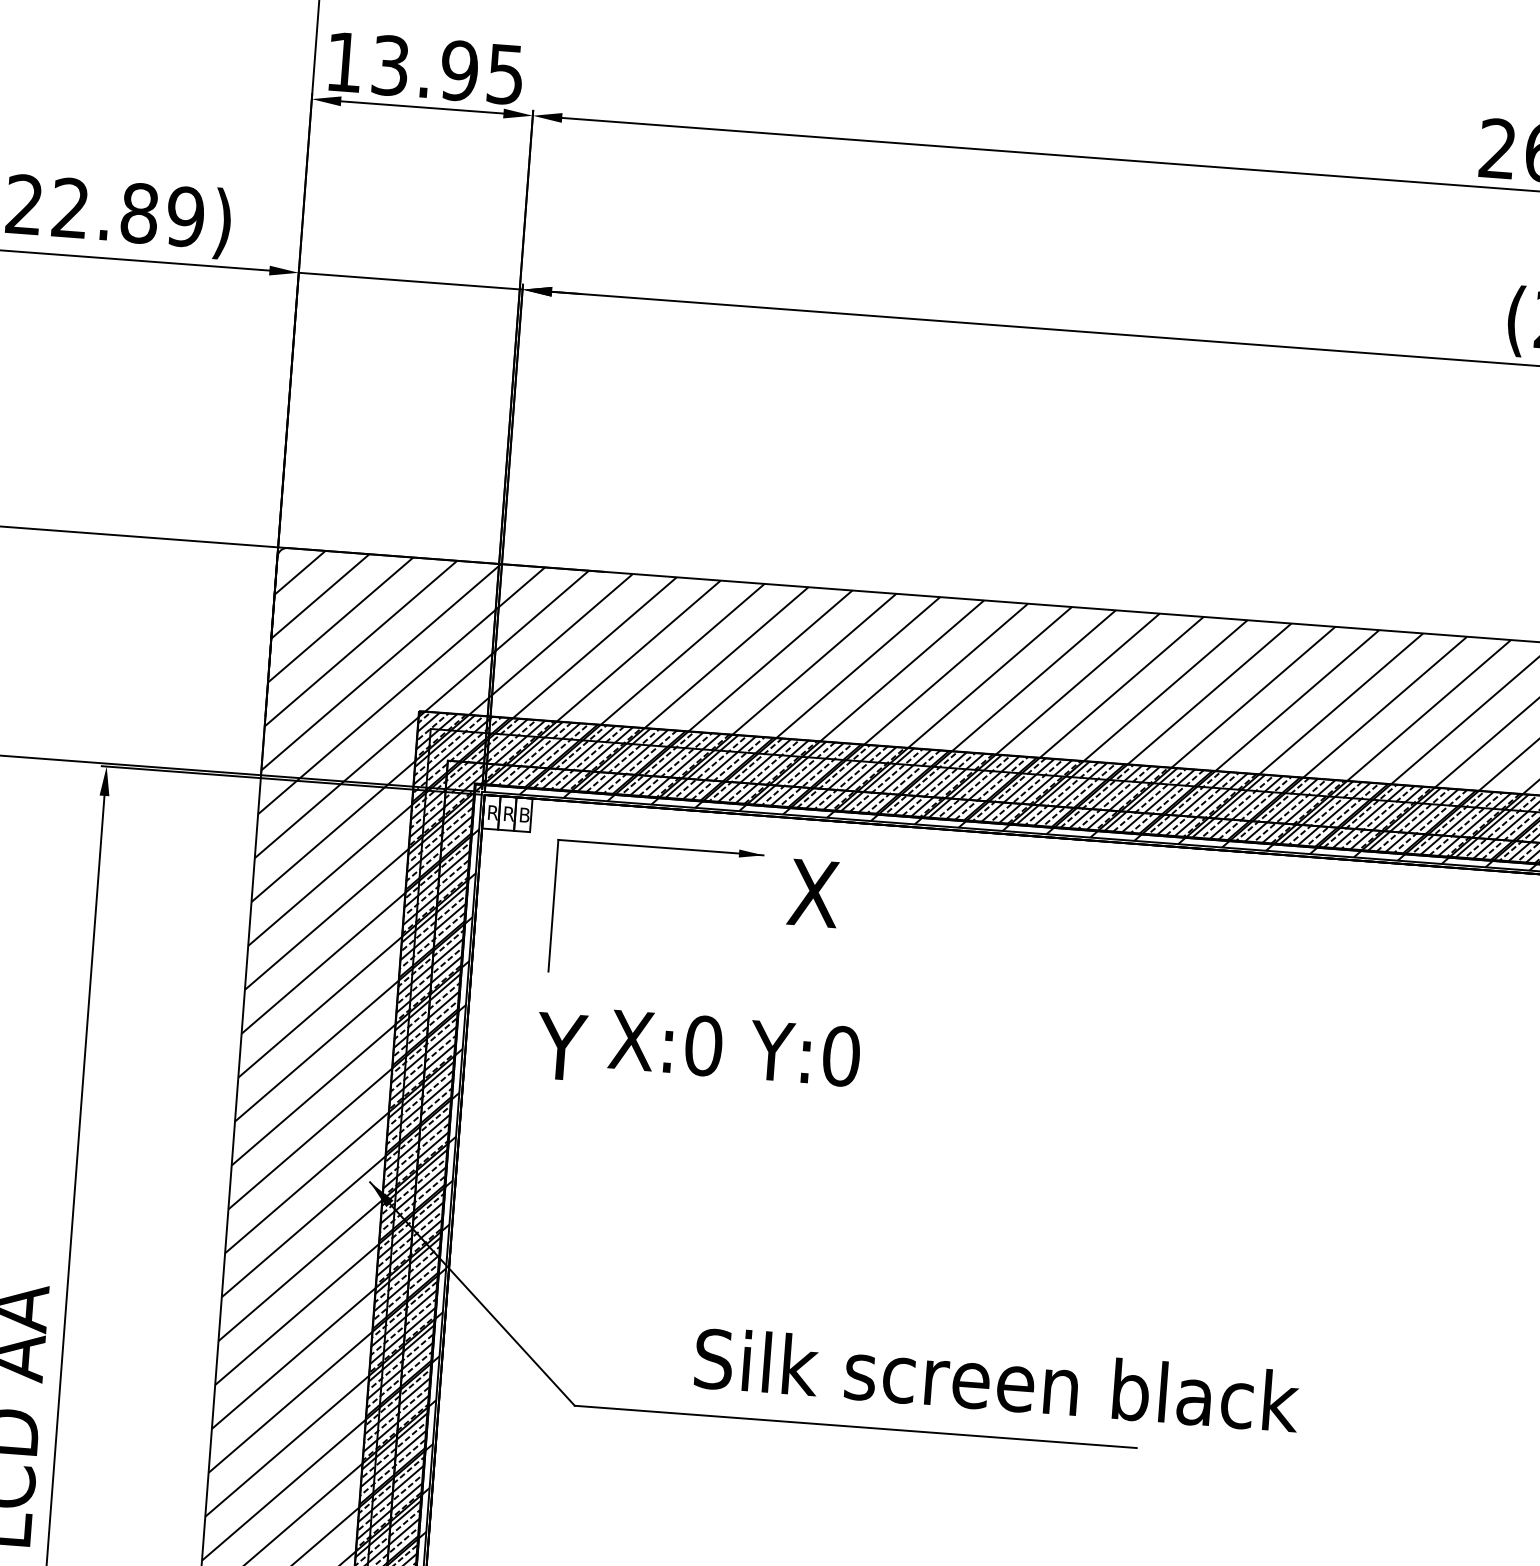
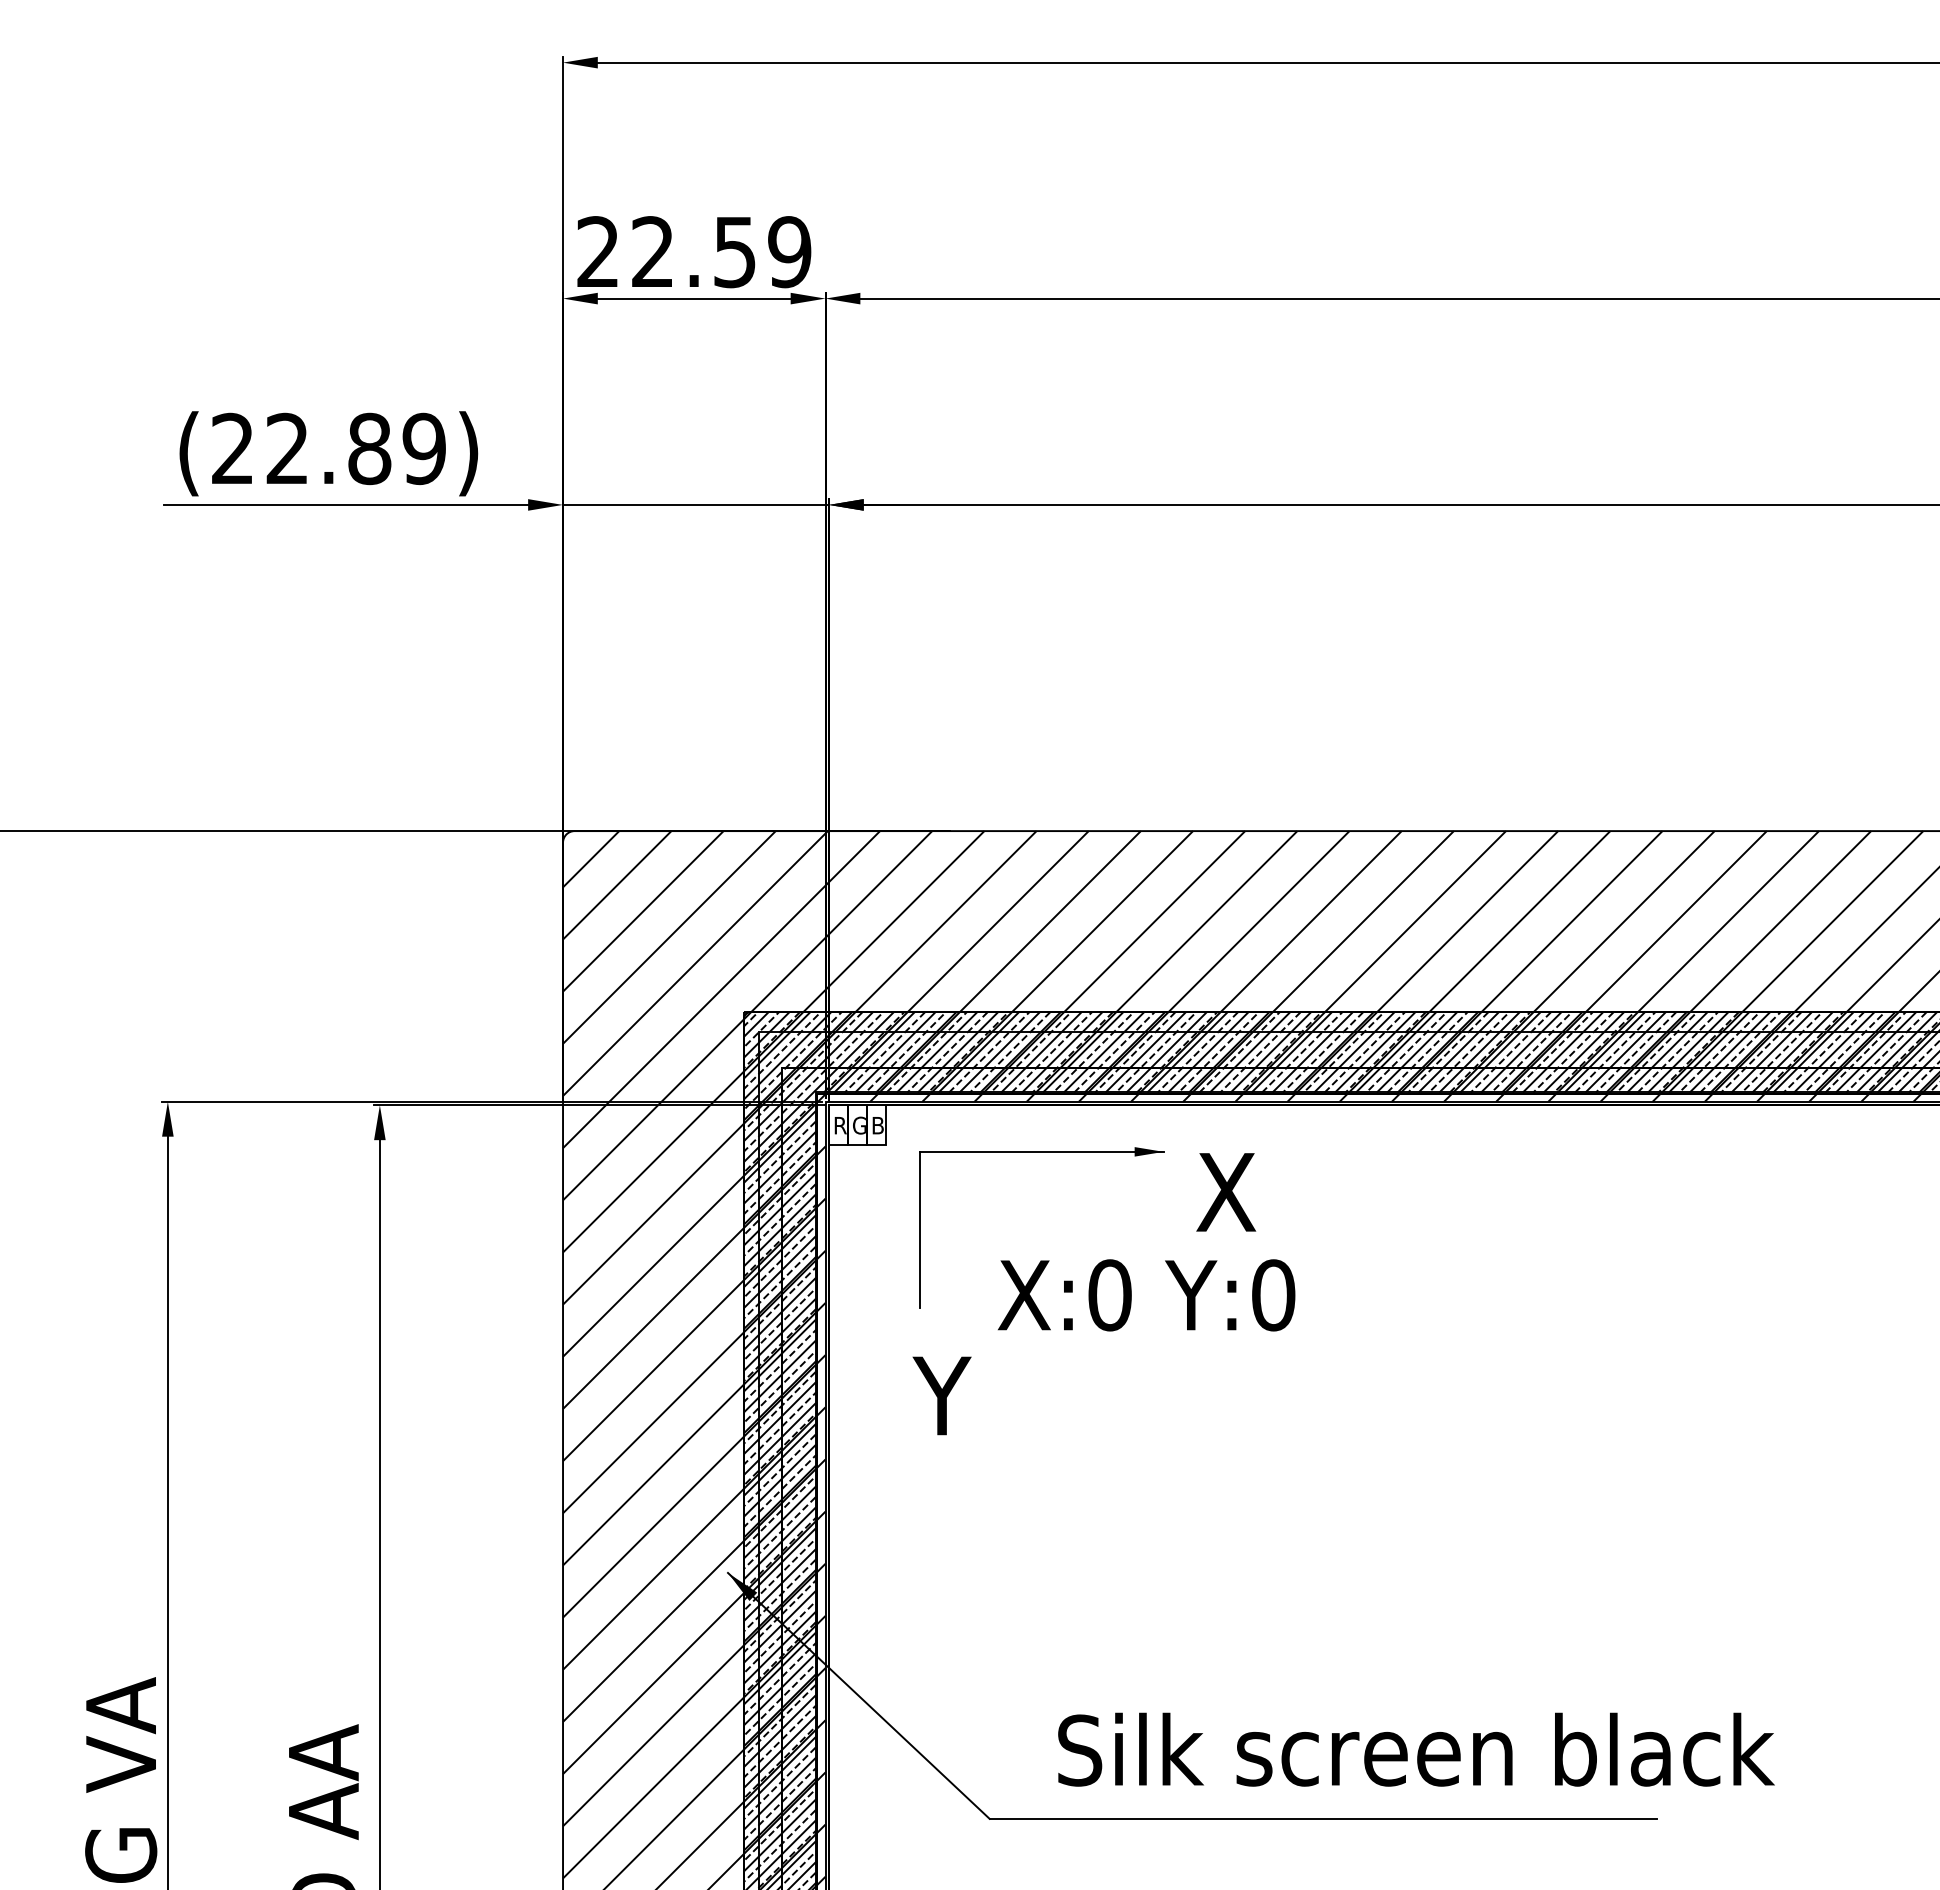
text: (425, 68) -> (694, 252), 13.95 -> 22.59
text: (509, 813) -> (859, 1125), R -> G
text: (734, 1048) -> (1146, 1295), moved
text: (997, 1379) -> (1416, 1749), moved

